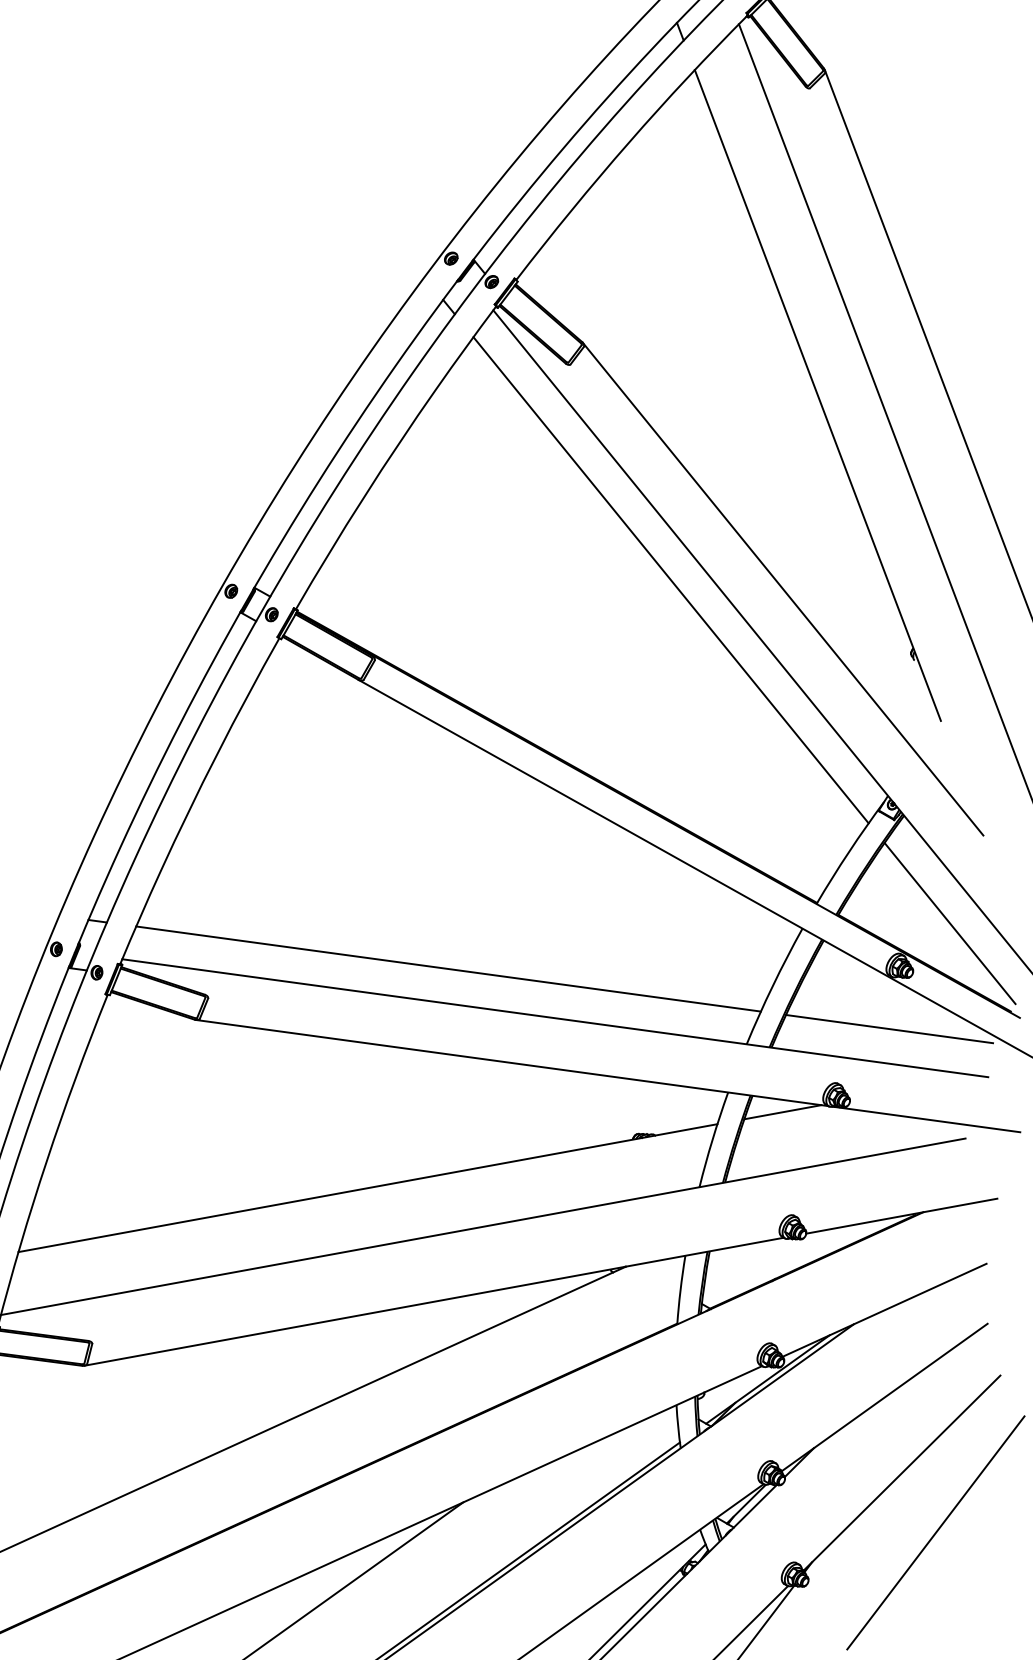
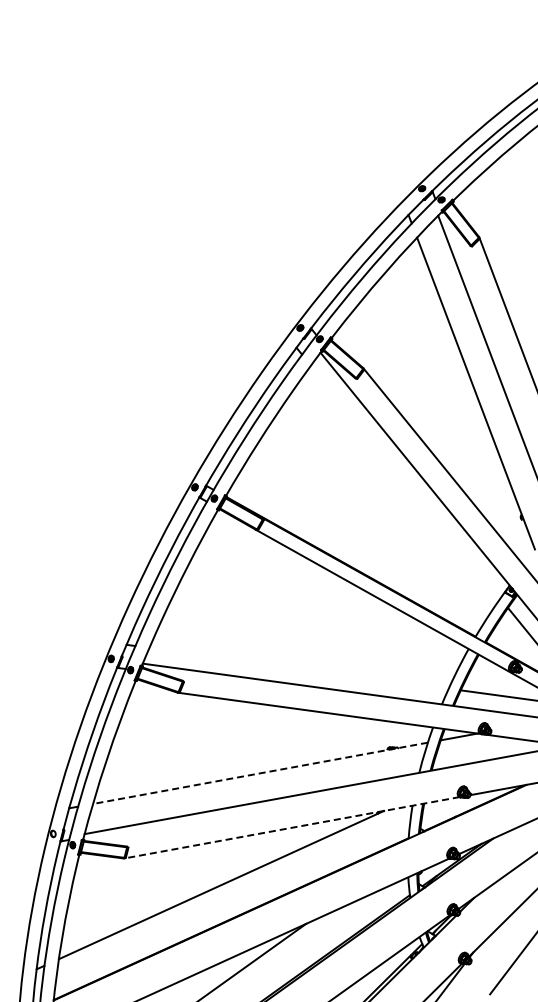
line: (670, 579) -> (405, 481), removed
line: (447, 967) -> (298, 667), removed
line: (365, 1188) -> (259, 773), solid -> dashed
line: (432, 1301) -> (291, 827), solid -> dashed

